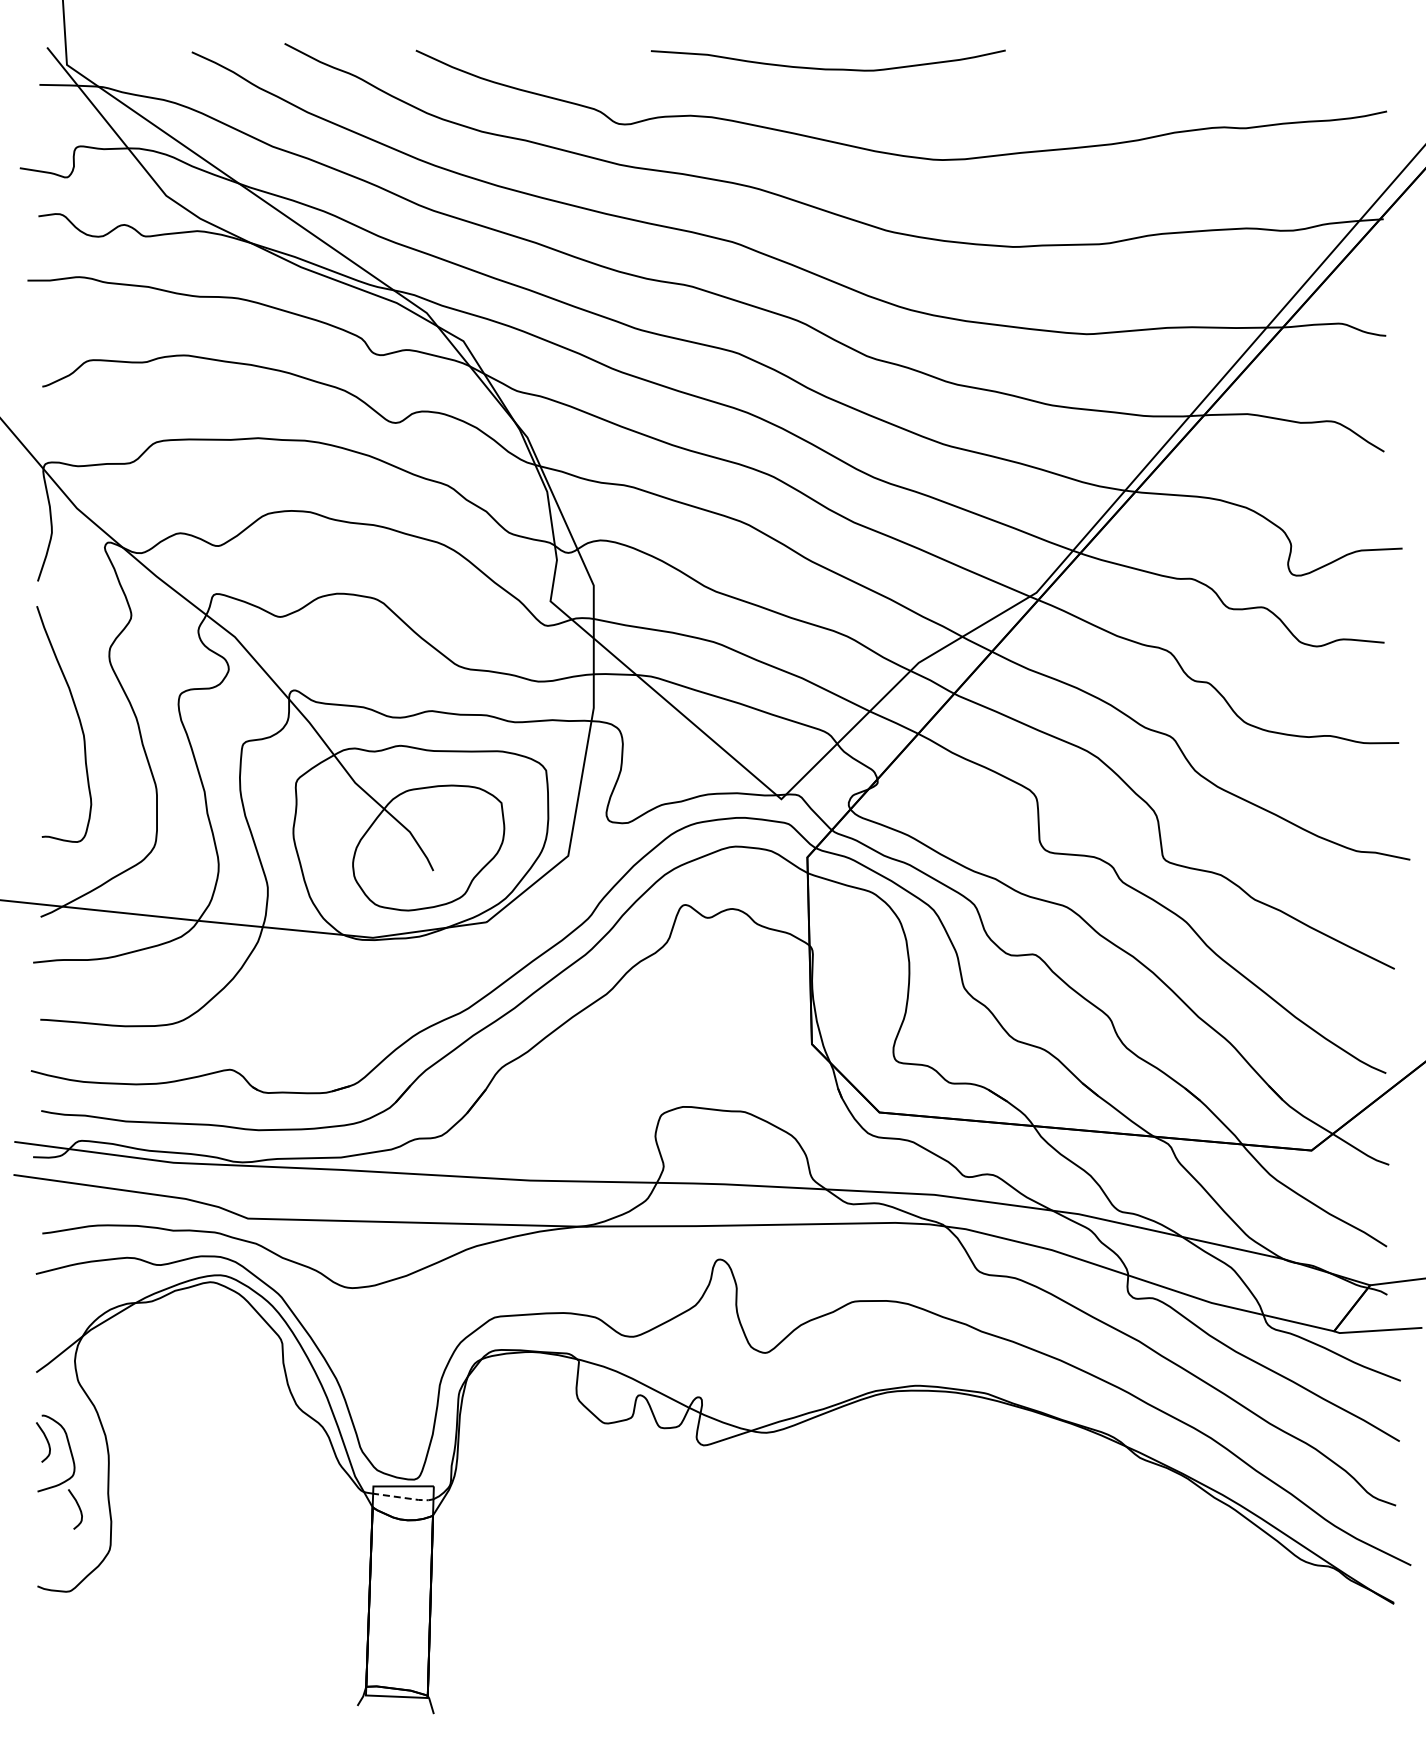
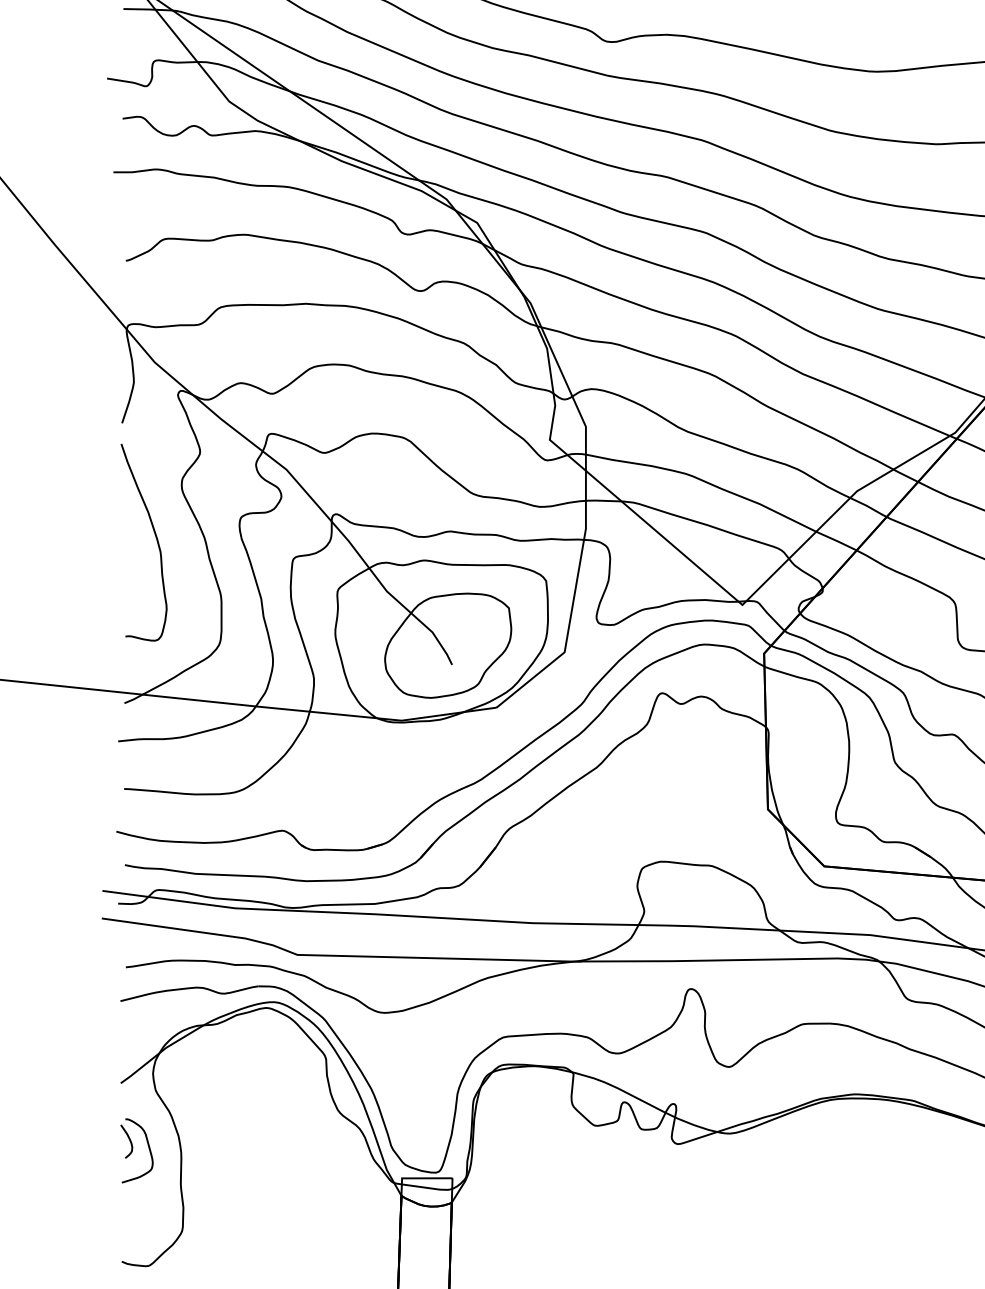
line: (404, 1498) -> (428, 1188), dashed -> solid
curve: (78, 1508) -> (156, 1196), removed

